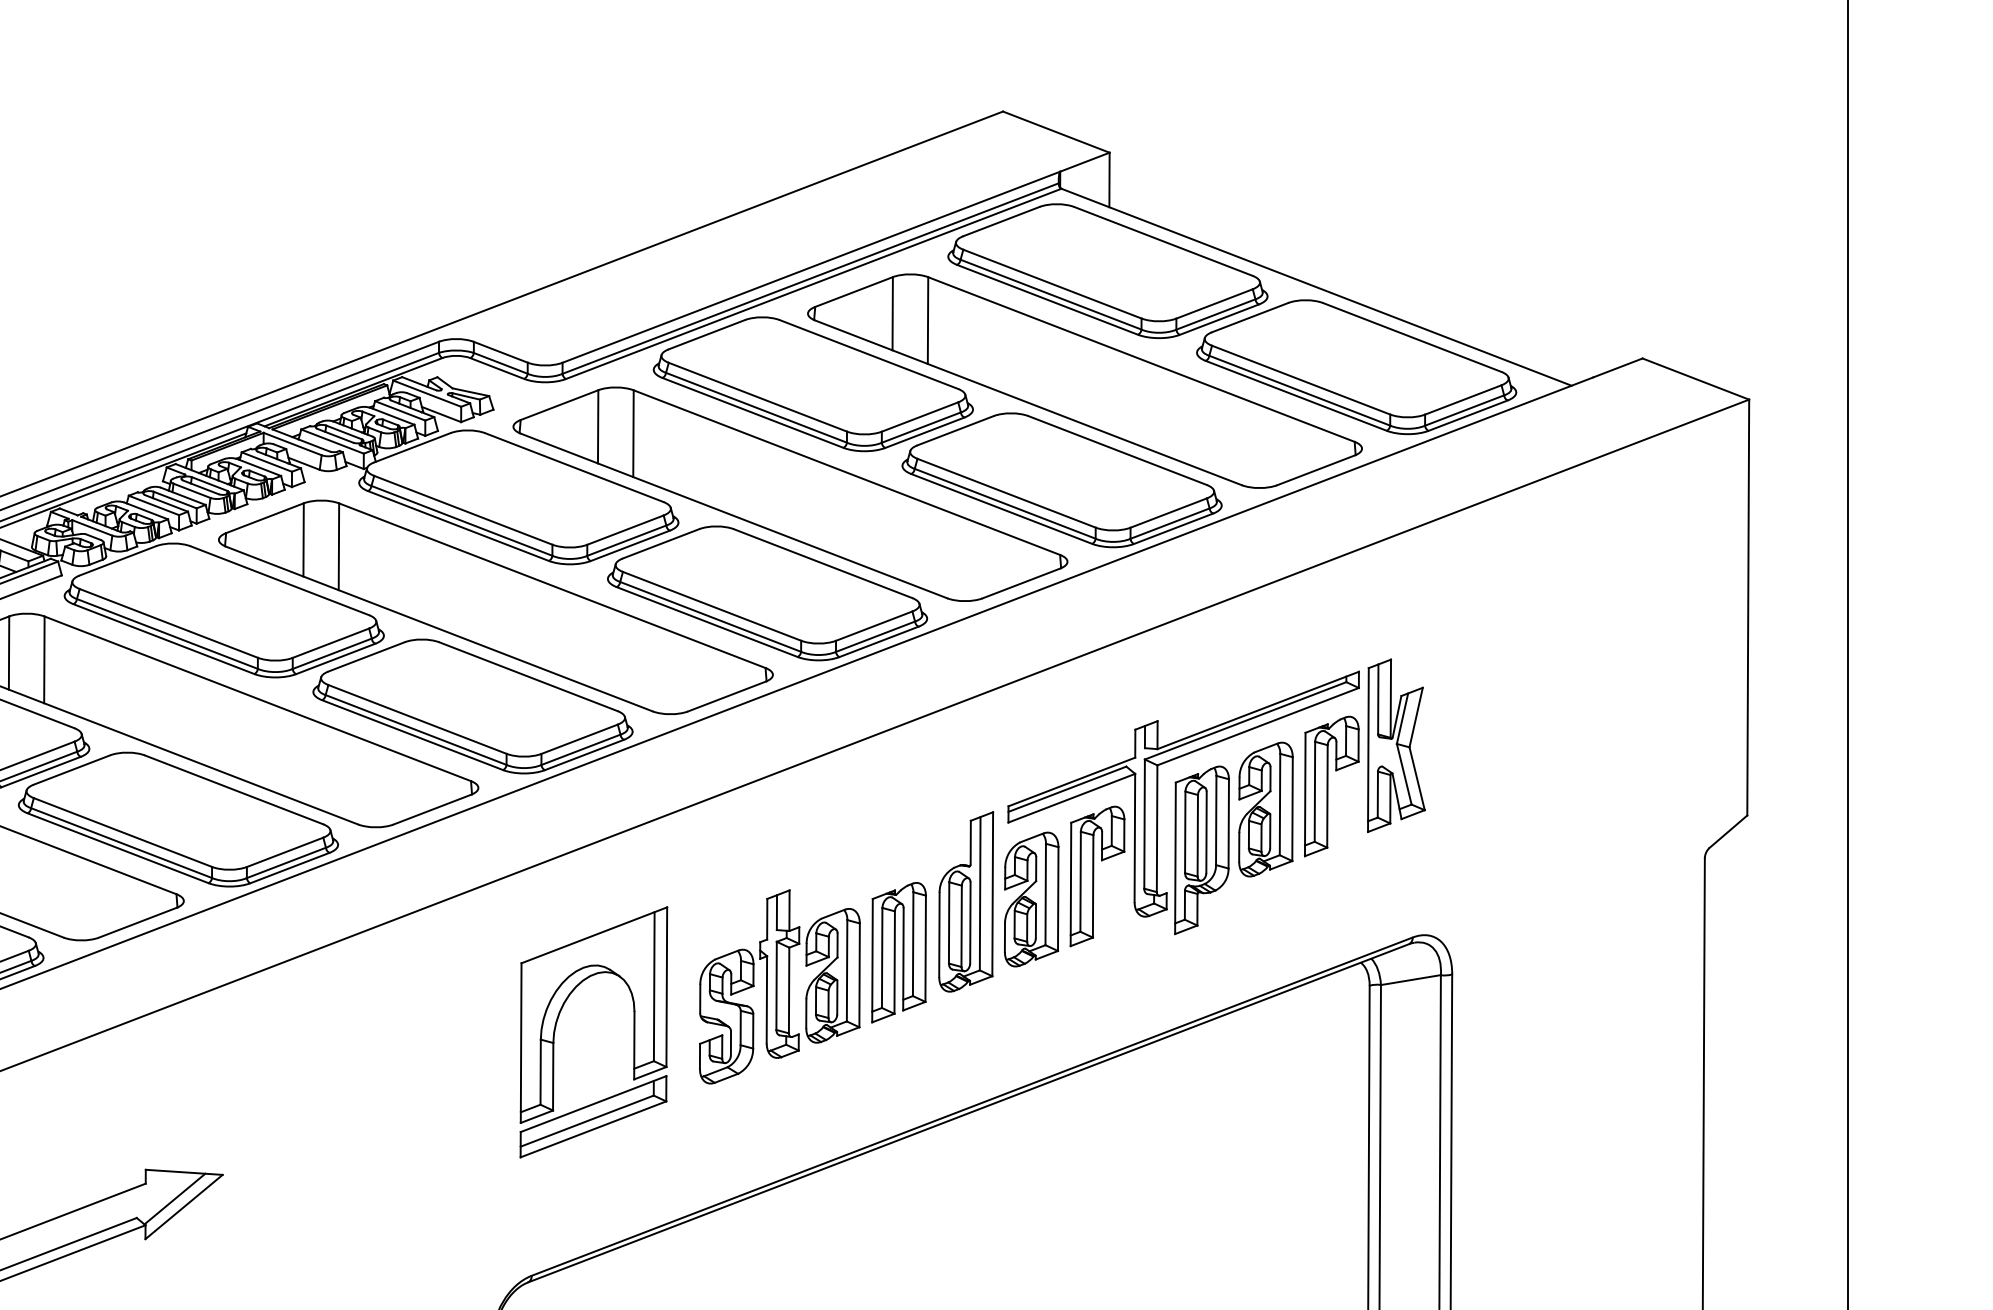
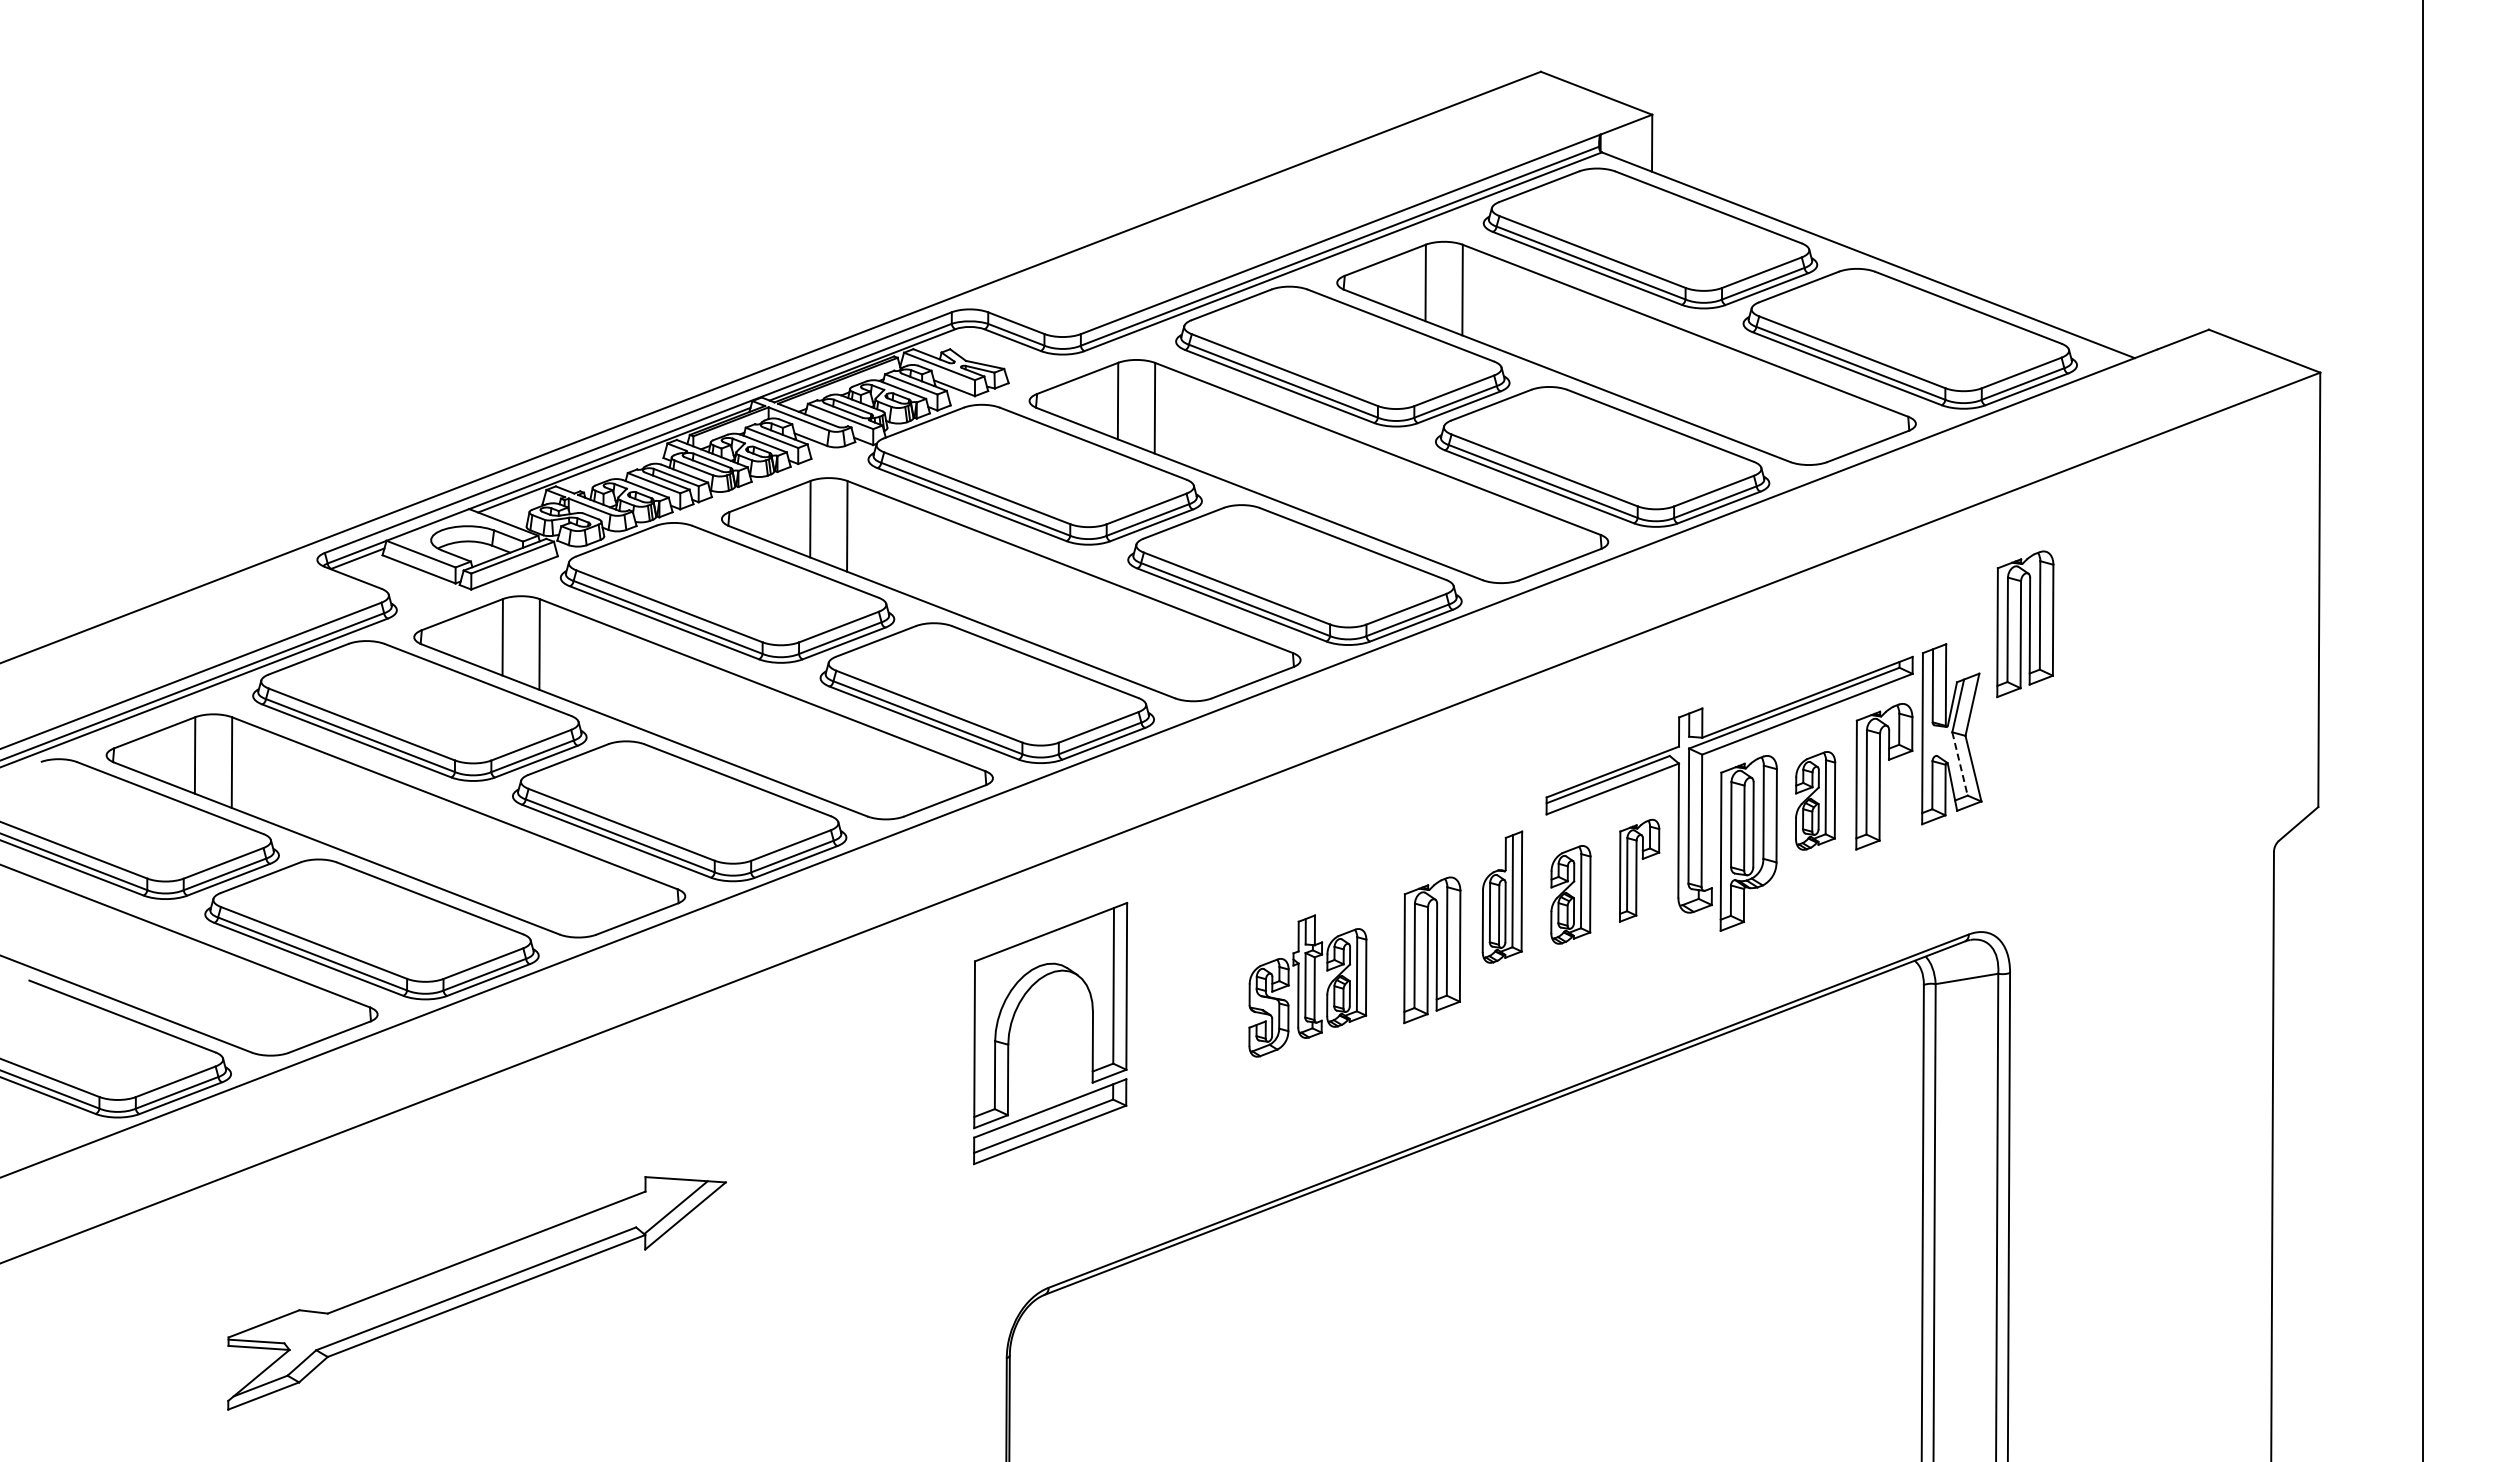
part: (1466, 640) -> (2025, 624), added
line: (1404, 773) -> (1960, 763), solid -> dashed
part: (1265, 809) -> (1815, 800), size x0.7
part: (1097, 876) -> (1639, 870), size x0.7
part: (1031, 899) -> (1570, 894), size x0.7
part: (966, 901) -> (1502, 896), size x0.7
part: (779, 986) -> (1307, 985), size x0.7
part: (558, 1019) -> (1013, 1020), moved

